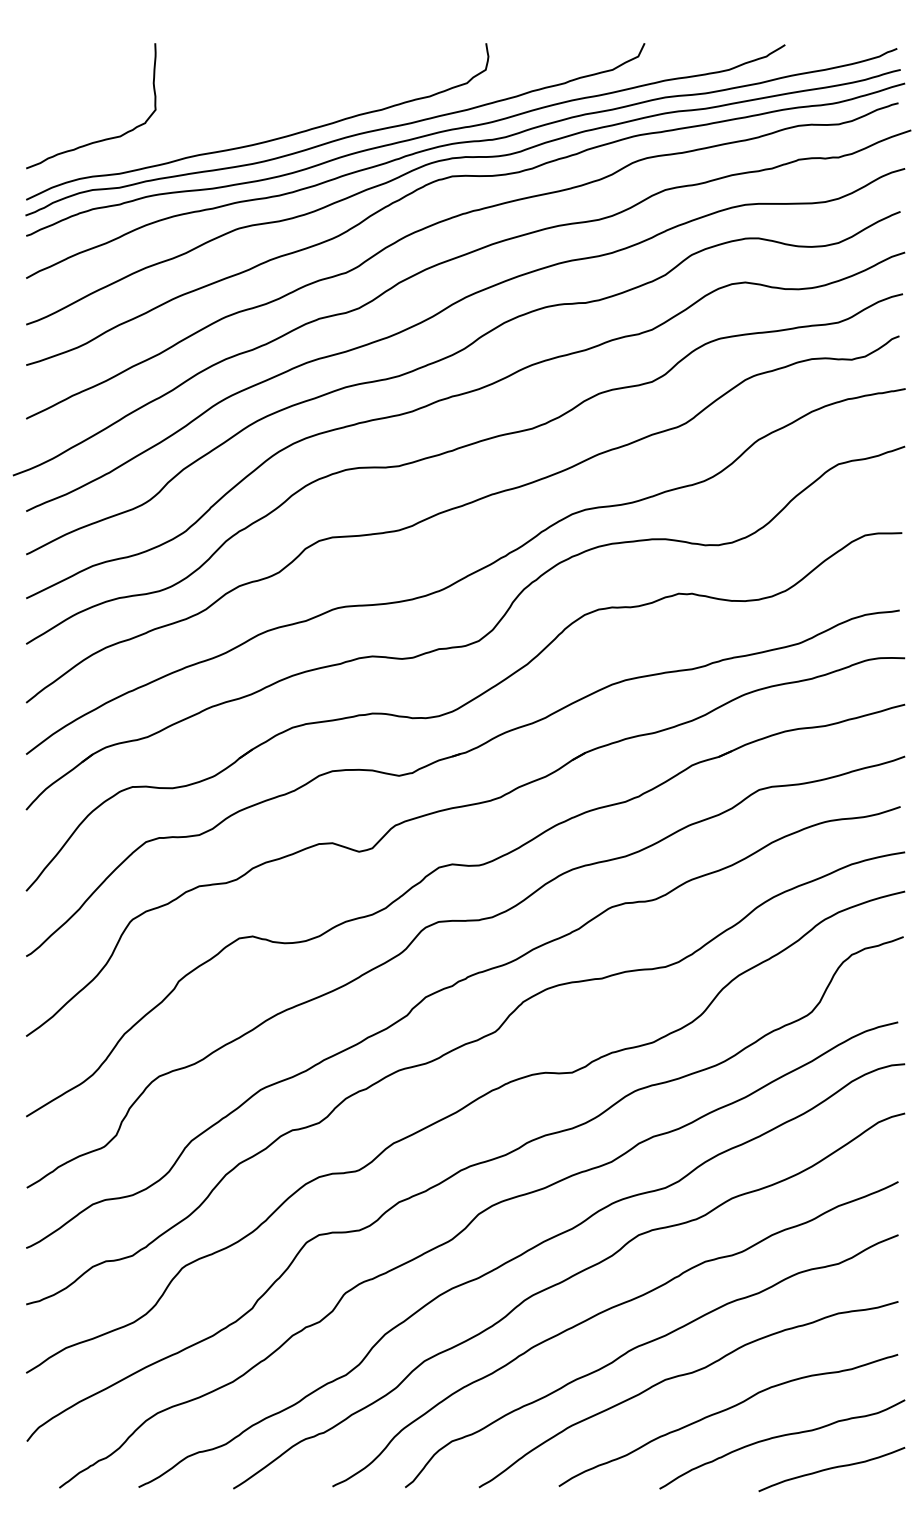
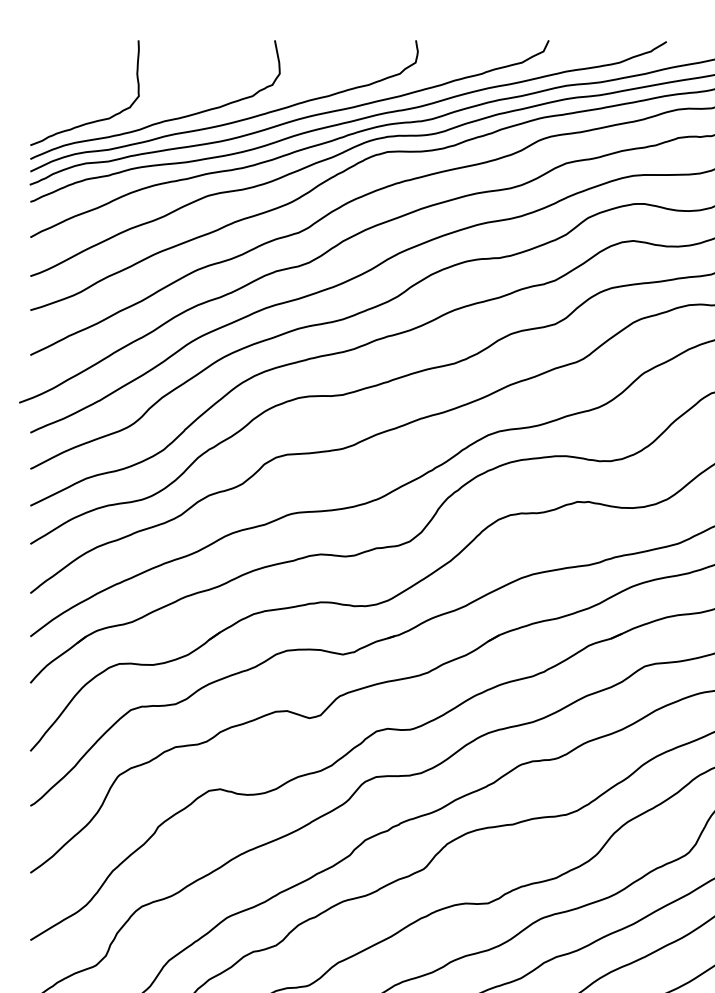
curve: (183, 139) -> (162, 121), added

